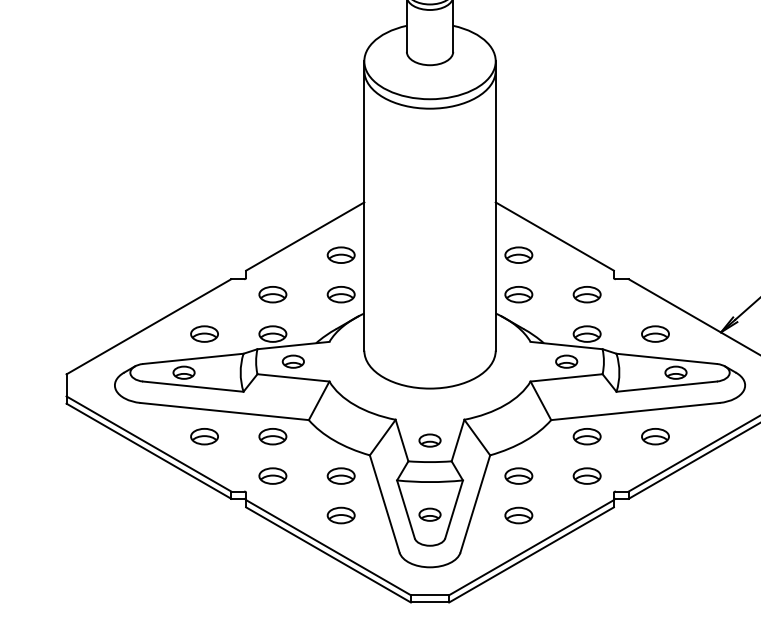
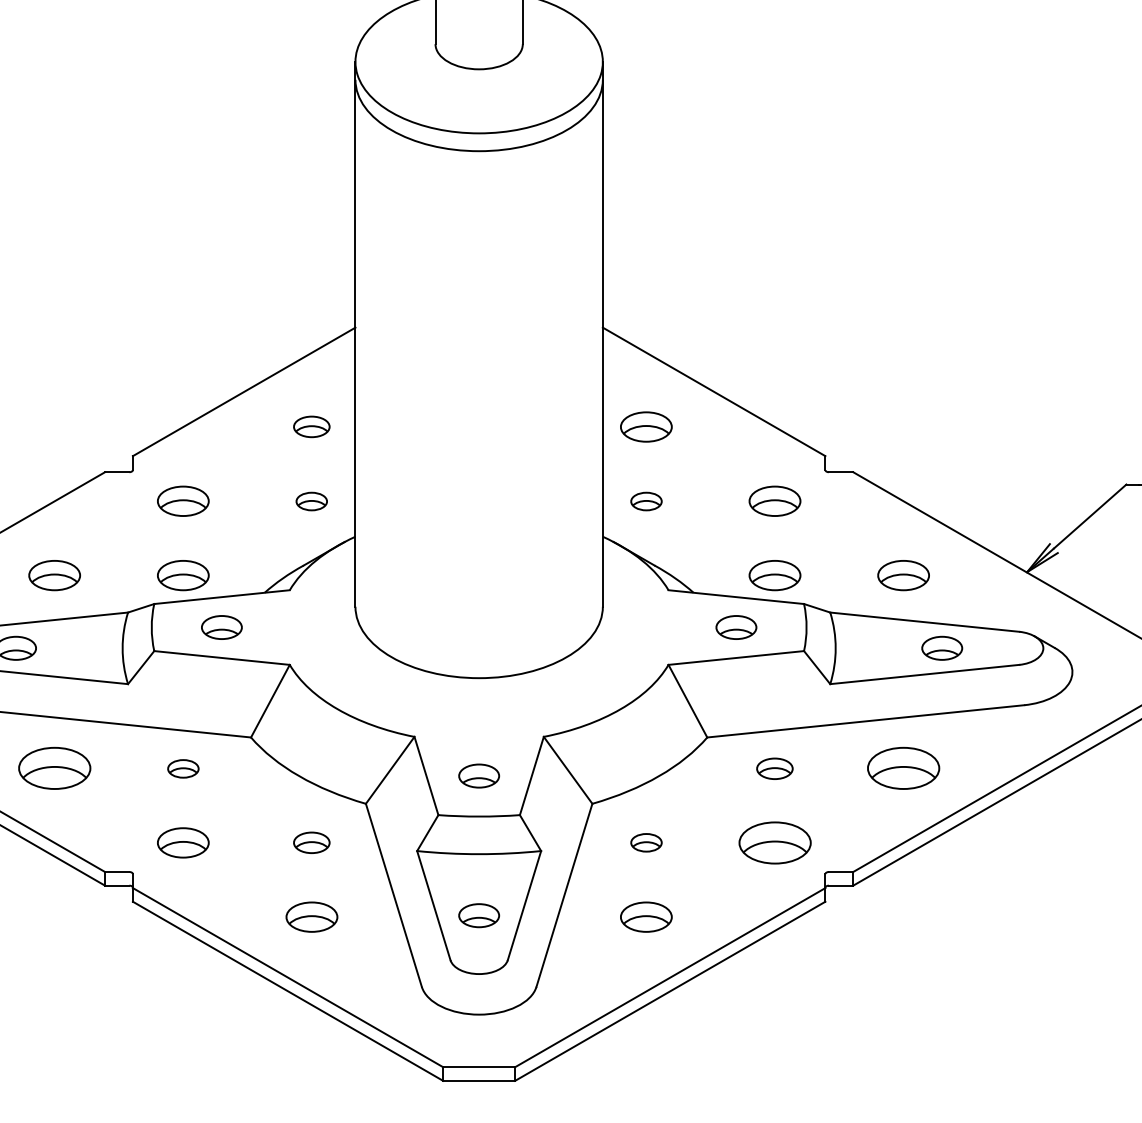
part: (340, 254) -> (310, 425), size x0.7
part: (340, 294) -> (310, 500), size x0.6
part: (518, 294) -> (645, 500), size x0.6
part: (204, 436) -> (54, 768), size x1.4
part: (272, 436) -> (182, 768), size x0.6
part: (586, 436) -> (773, 768), size x0.7
part: (655, 436) -> (903, 768), size x1.4
part: (340, 475) -> (310, 841), size x0.7
part: (518, 475) -> (645, 841), size x0.6
part: (586, 475) -> (773, 841), size x1.4

